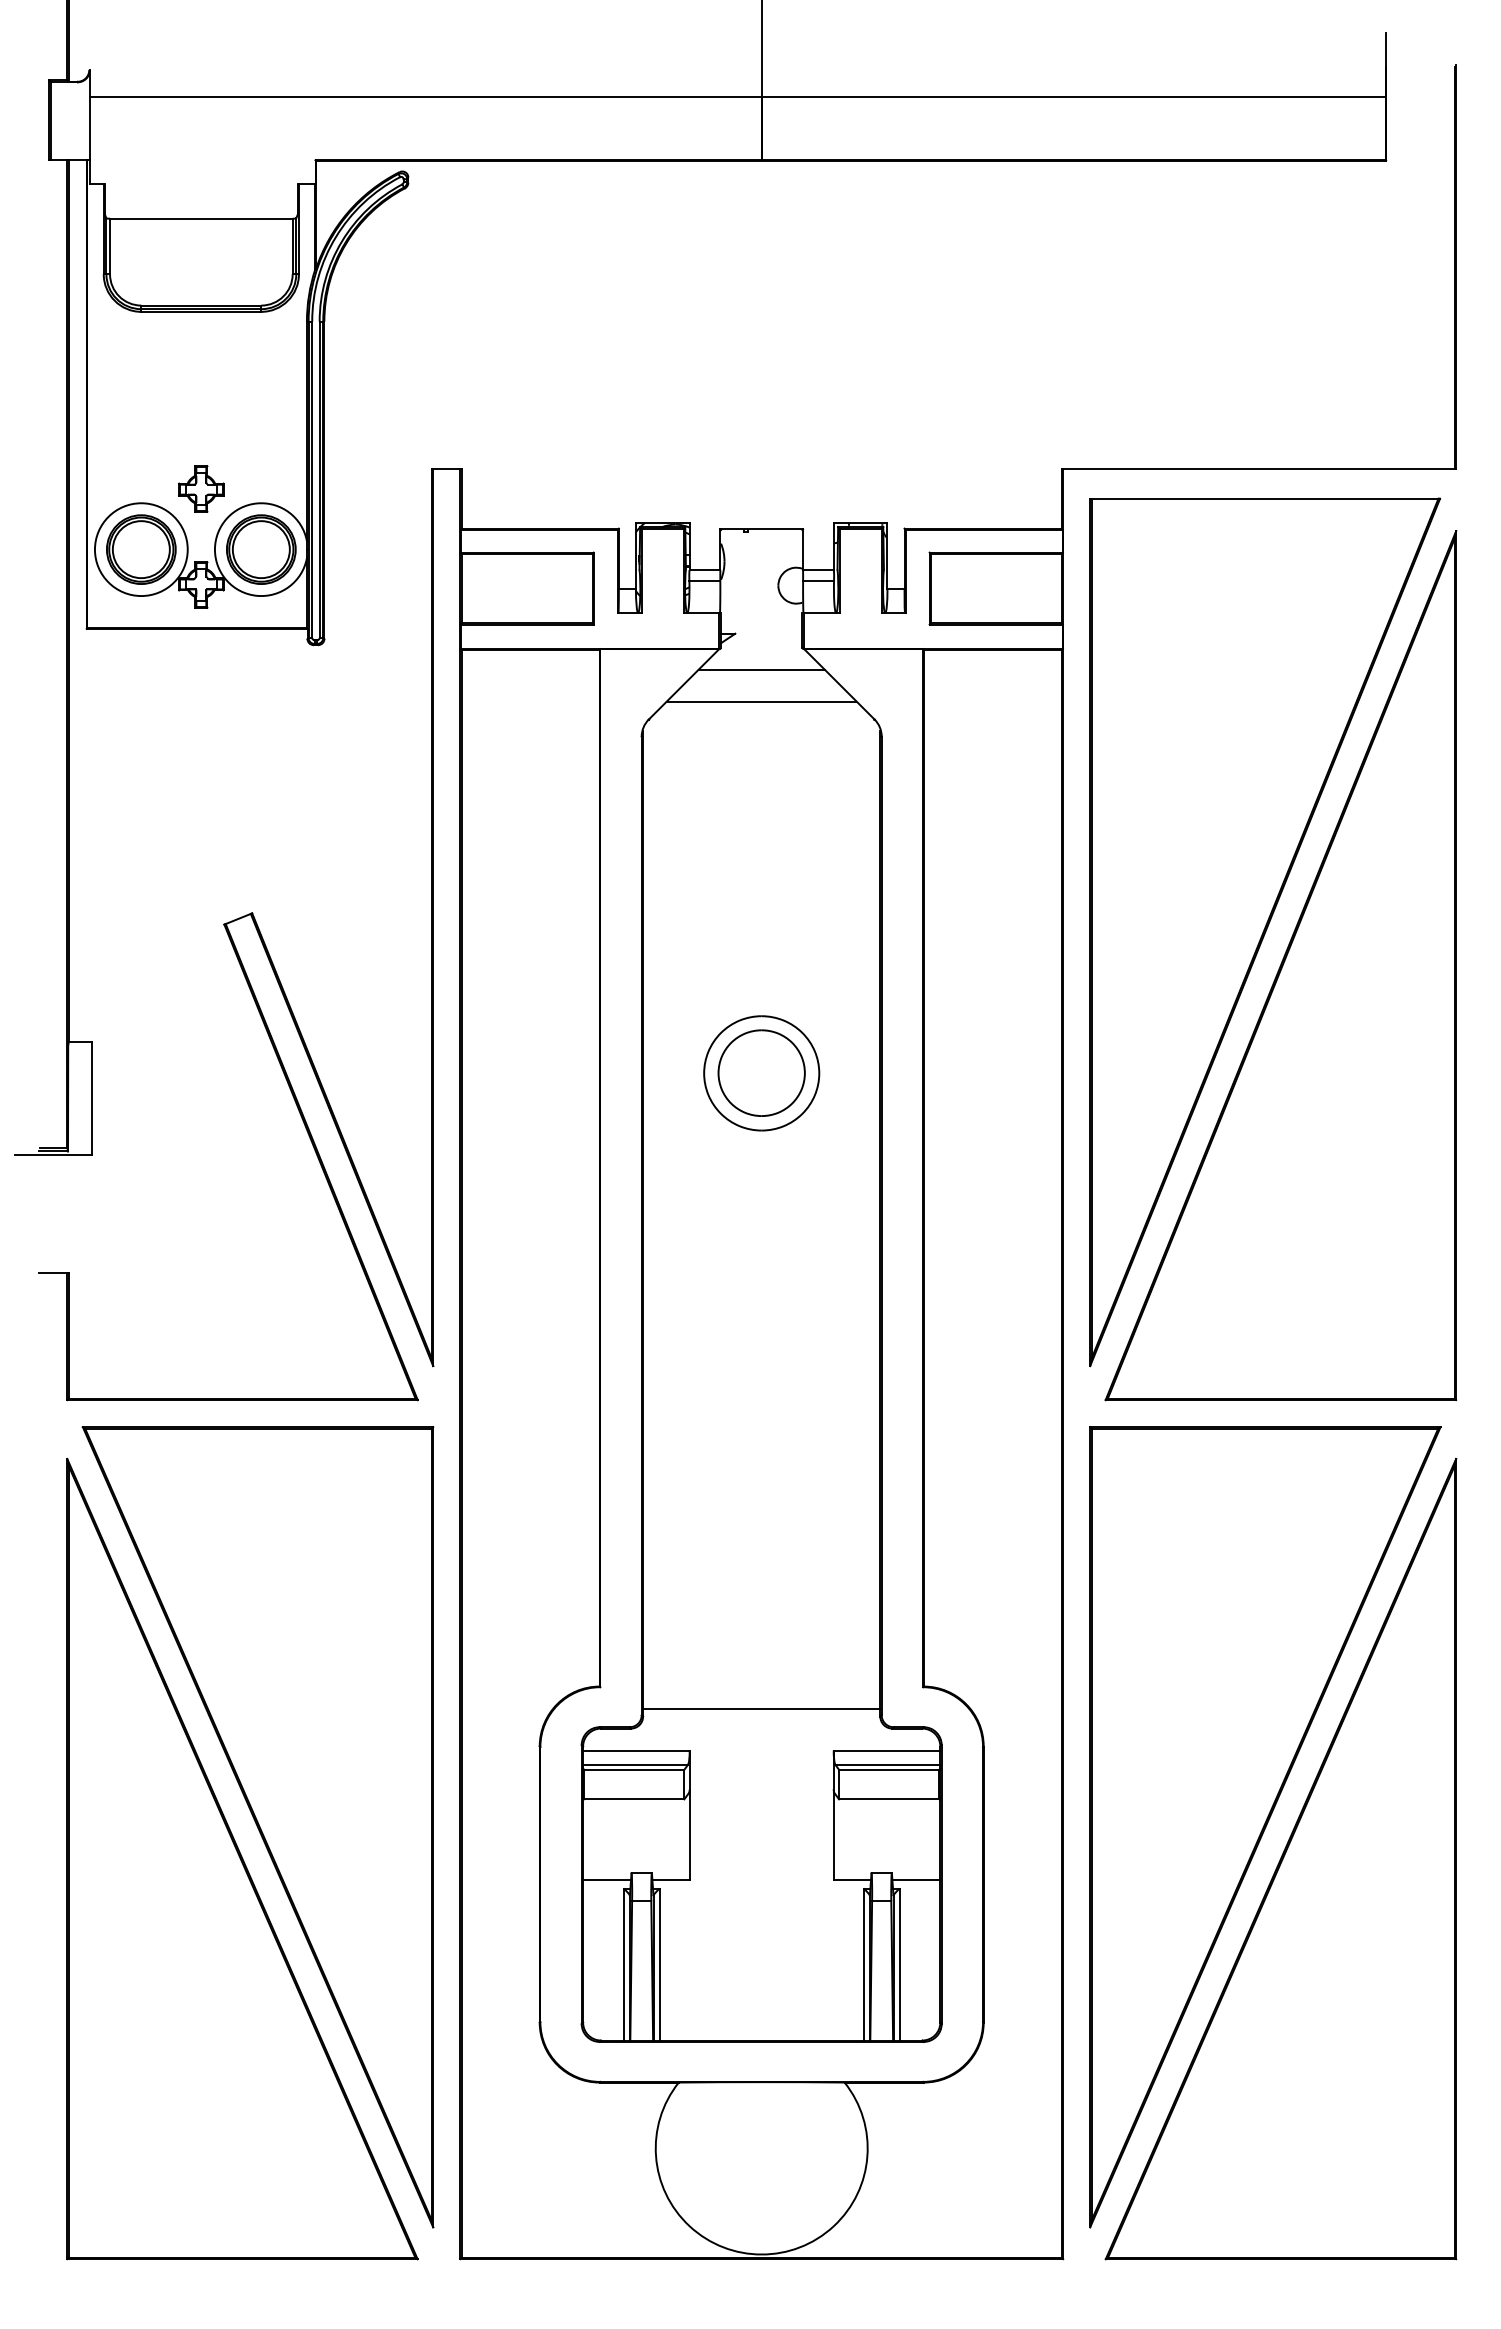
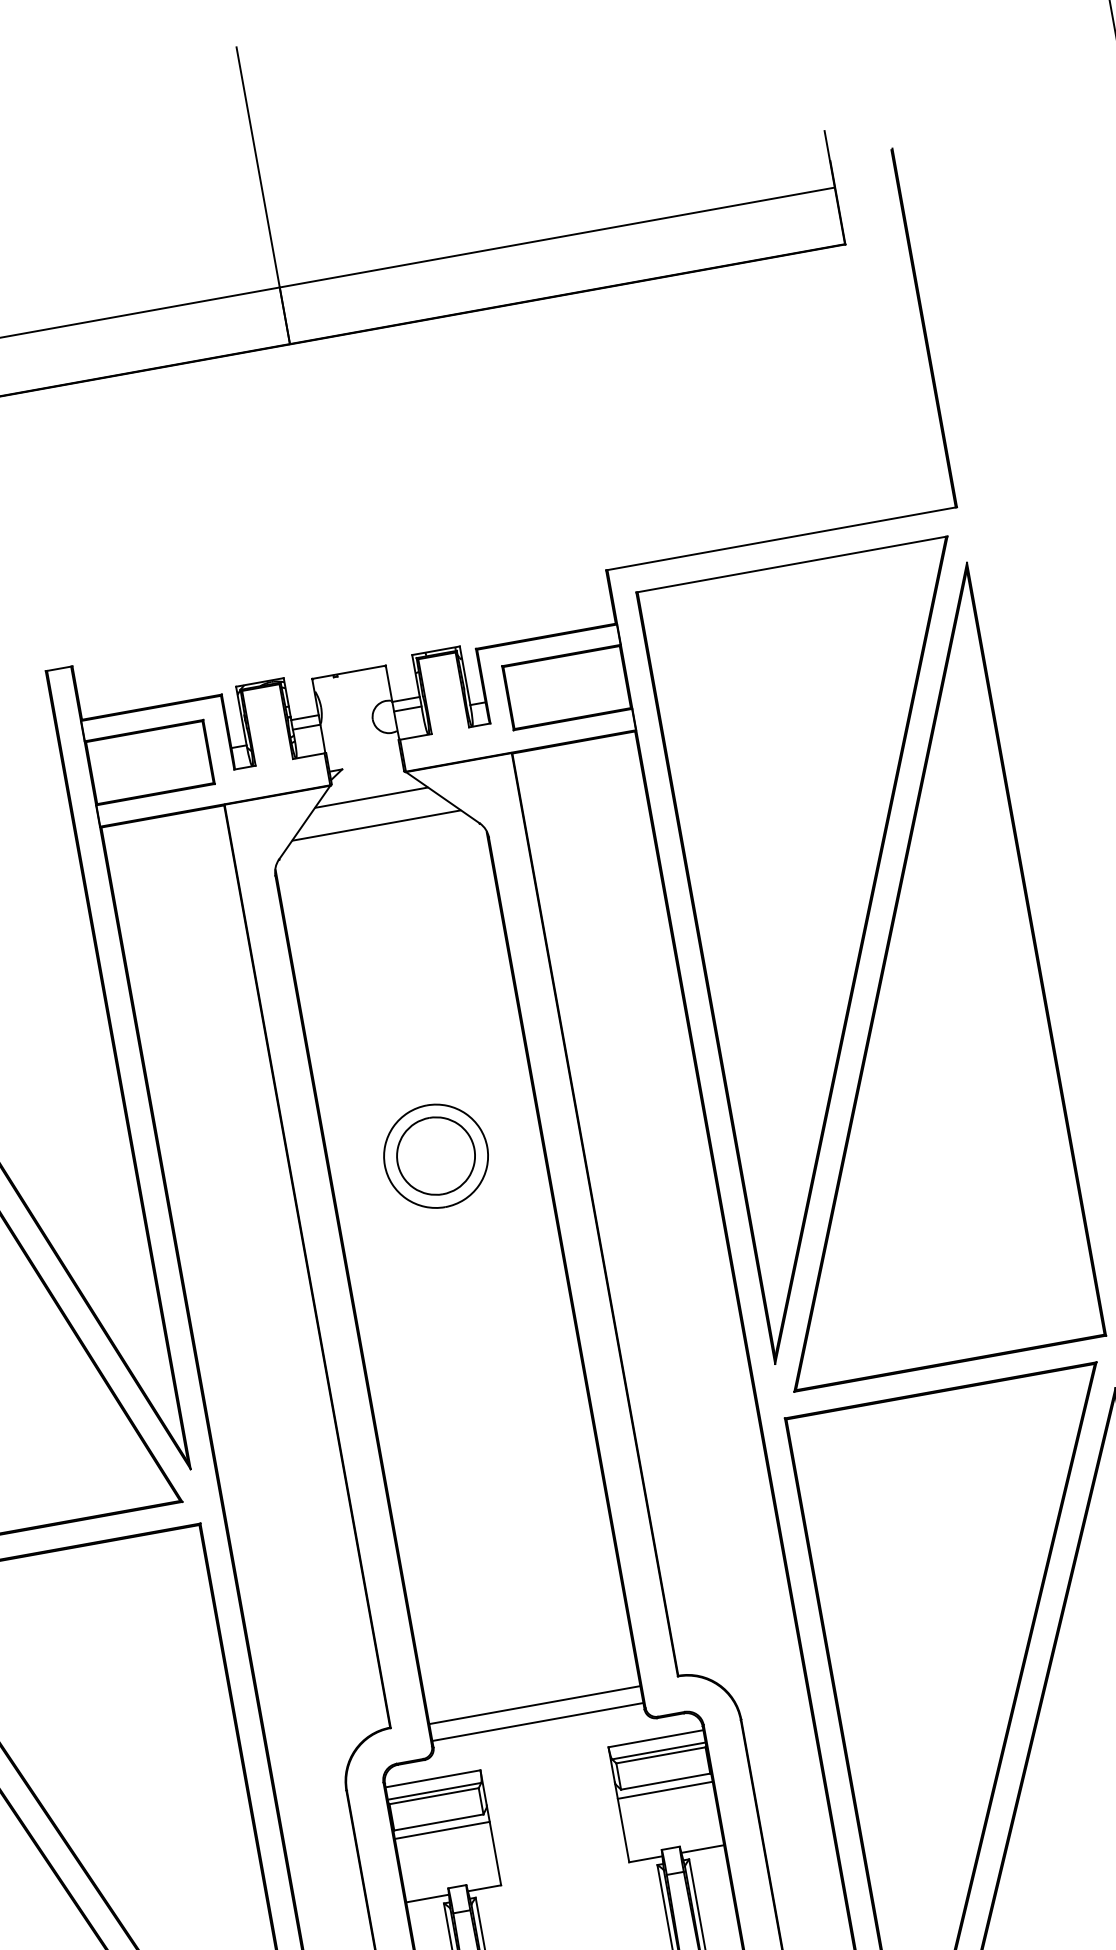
line: (761, 1690) -> (534, 1705), added
line: (636, 1808) -> (442, 1830), added
line: (886, 1808) -> (664, 1790), added

